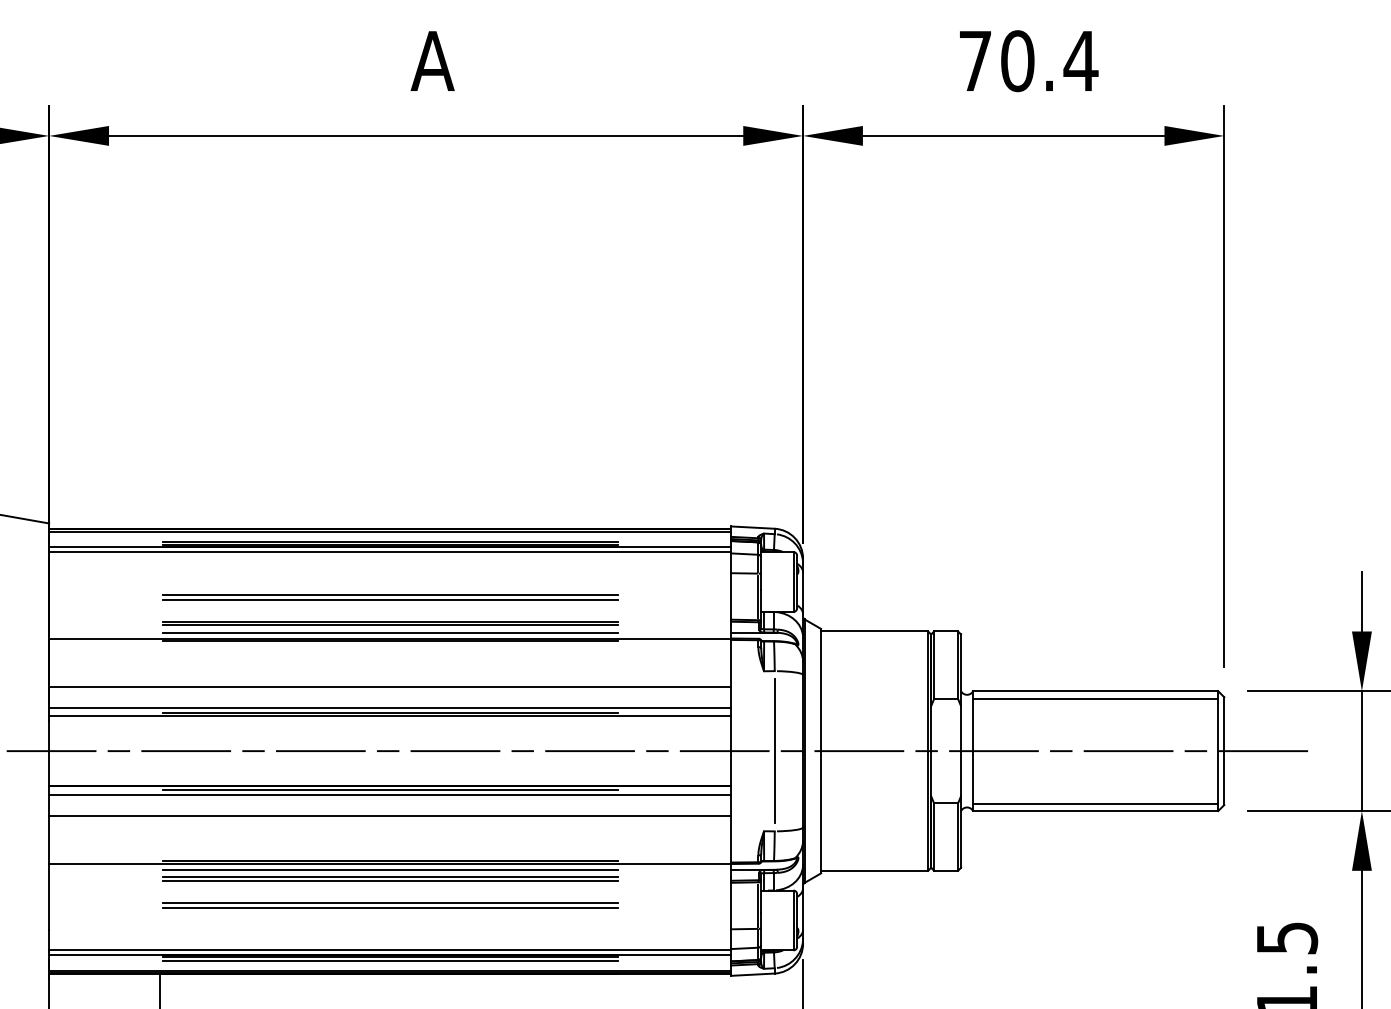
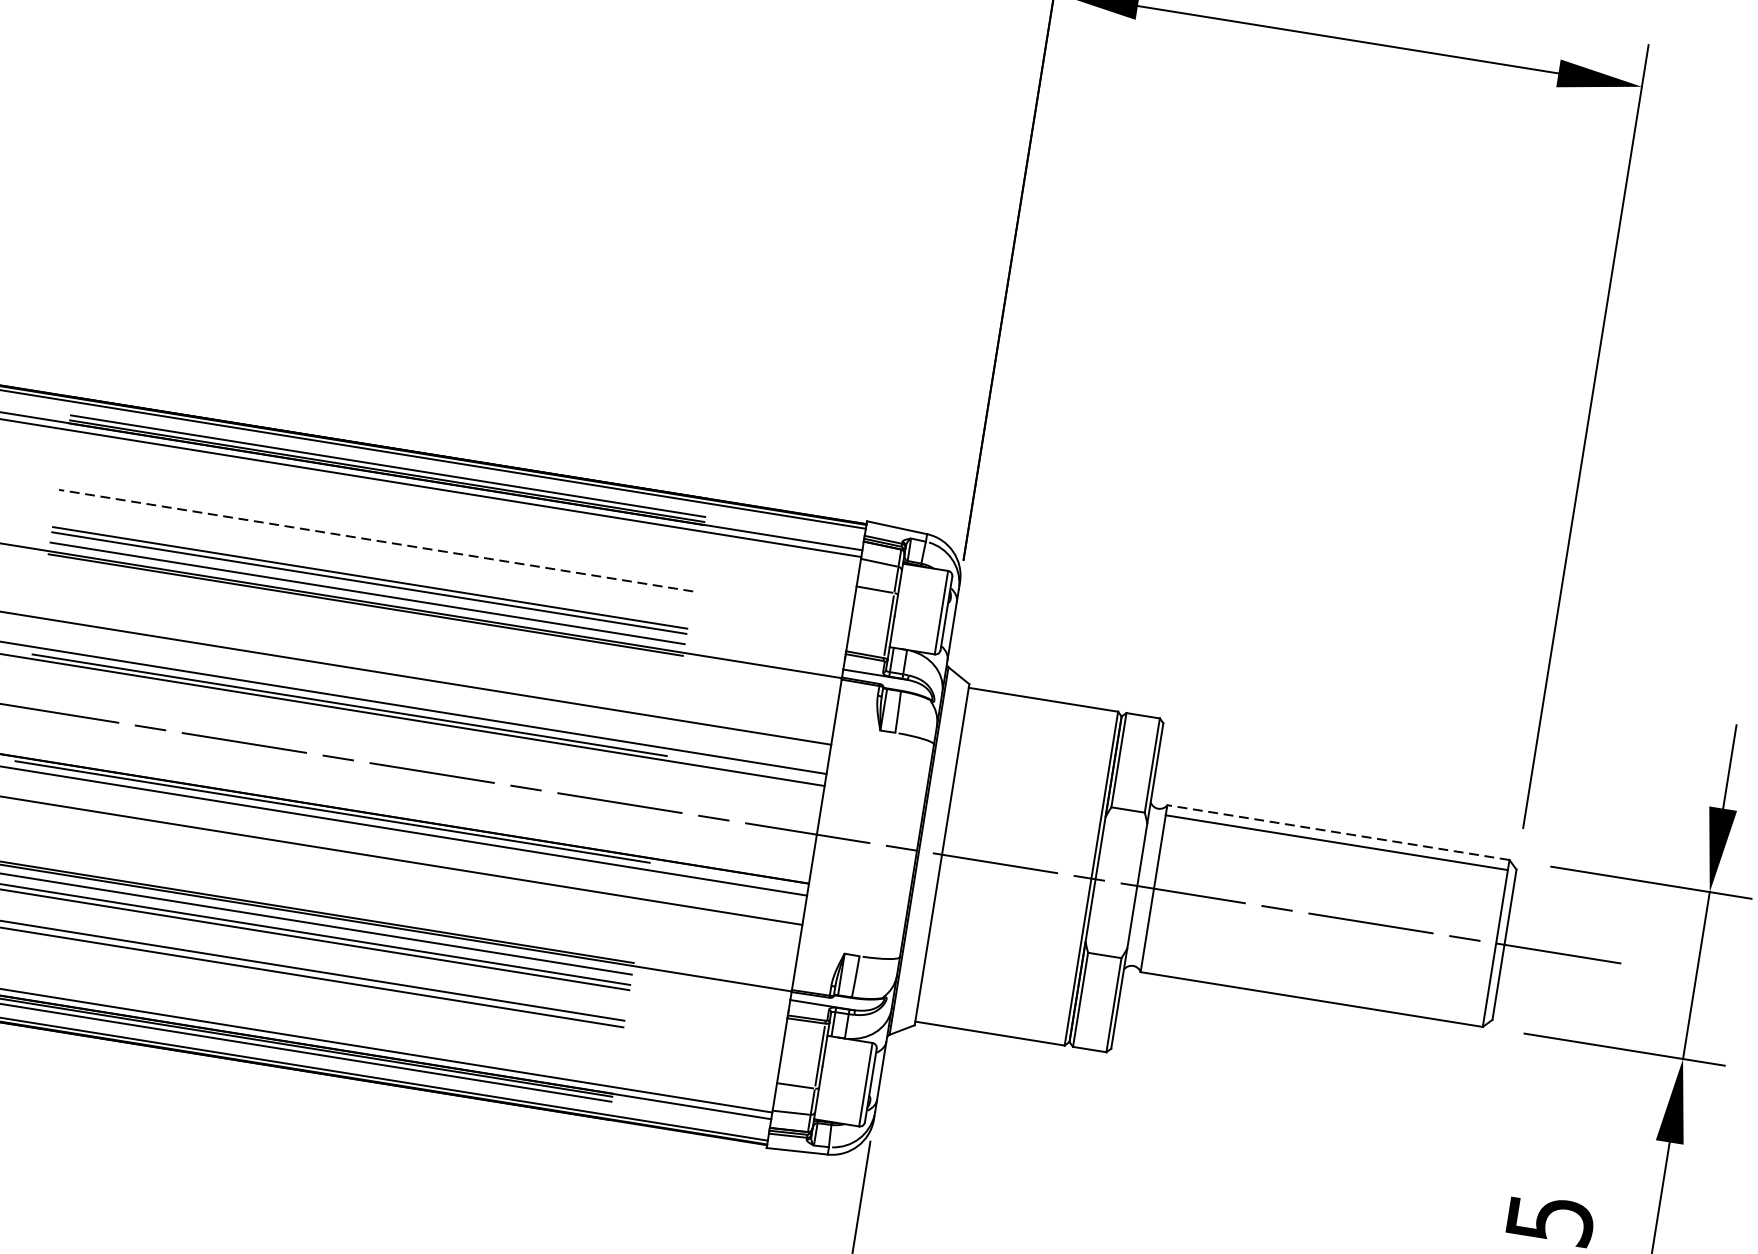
line: (389, 594) -> (375, 539), solid -> dashed
line: (389, 599) -> (374, 546), removed
line: (1095, 691) -> (1338, 832), solid -> dashed
line: (774, 751) -> (877, 844), removed
line: (1095, 803) -> (1313, 989), removed

